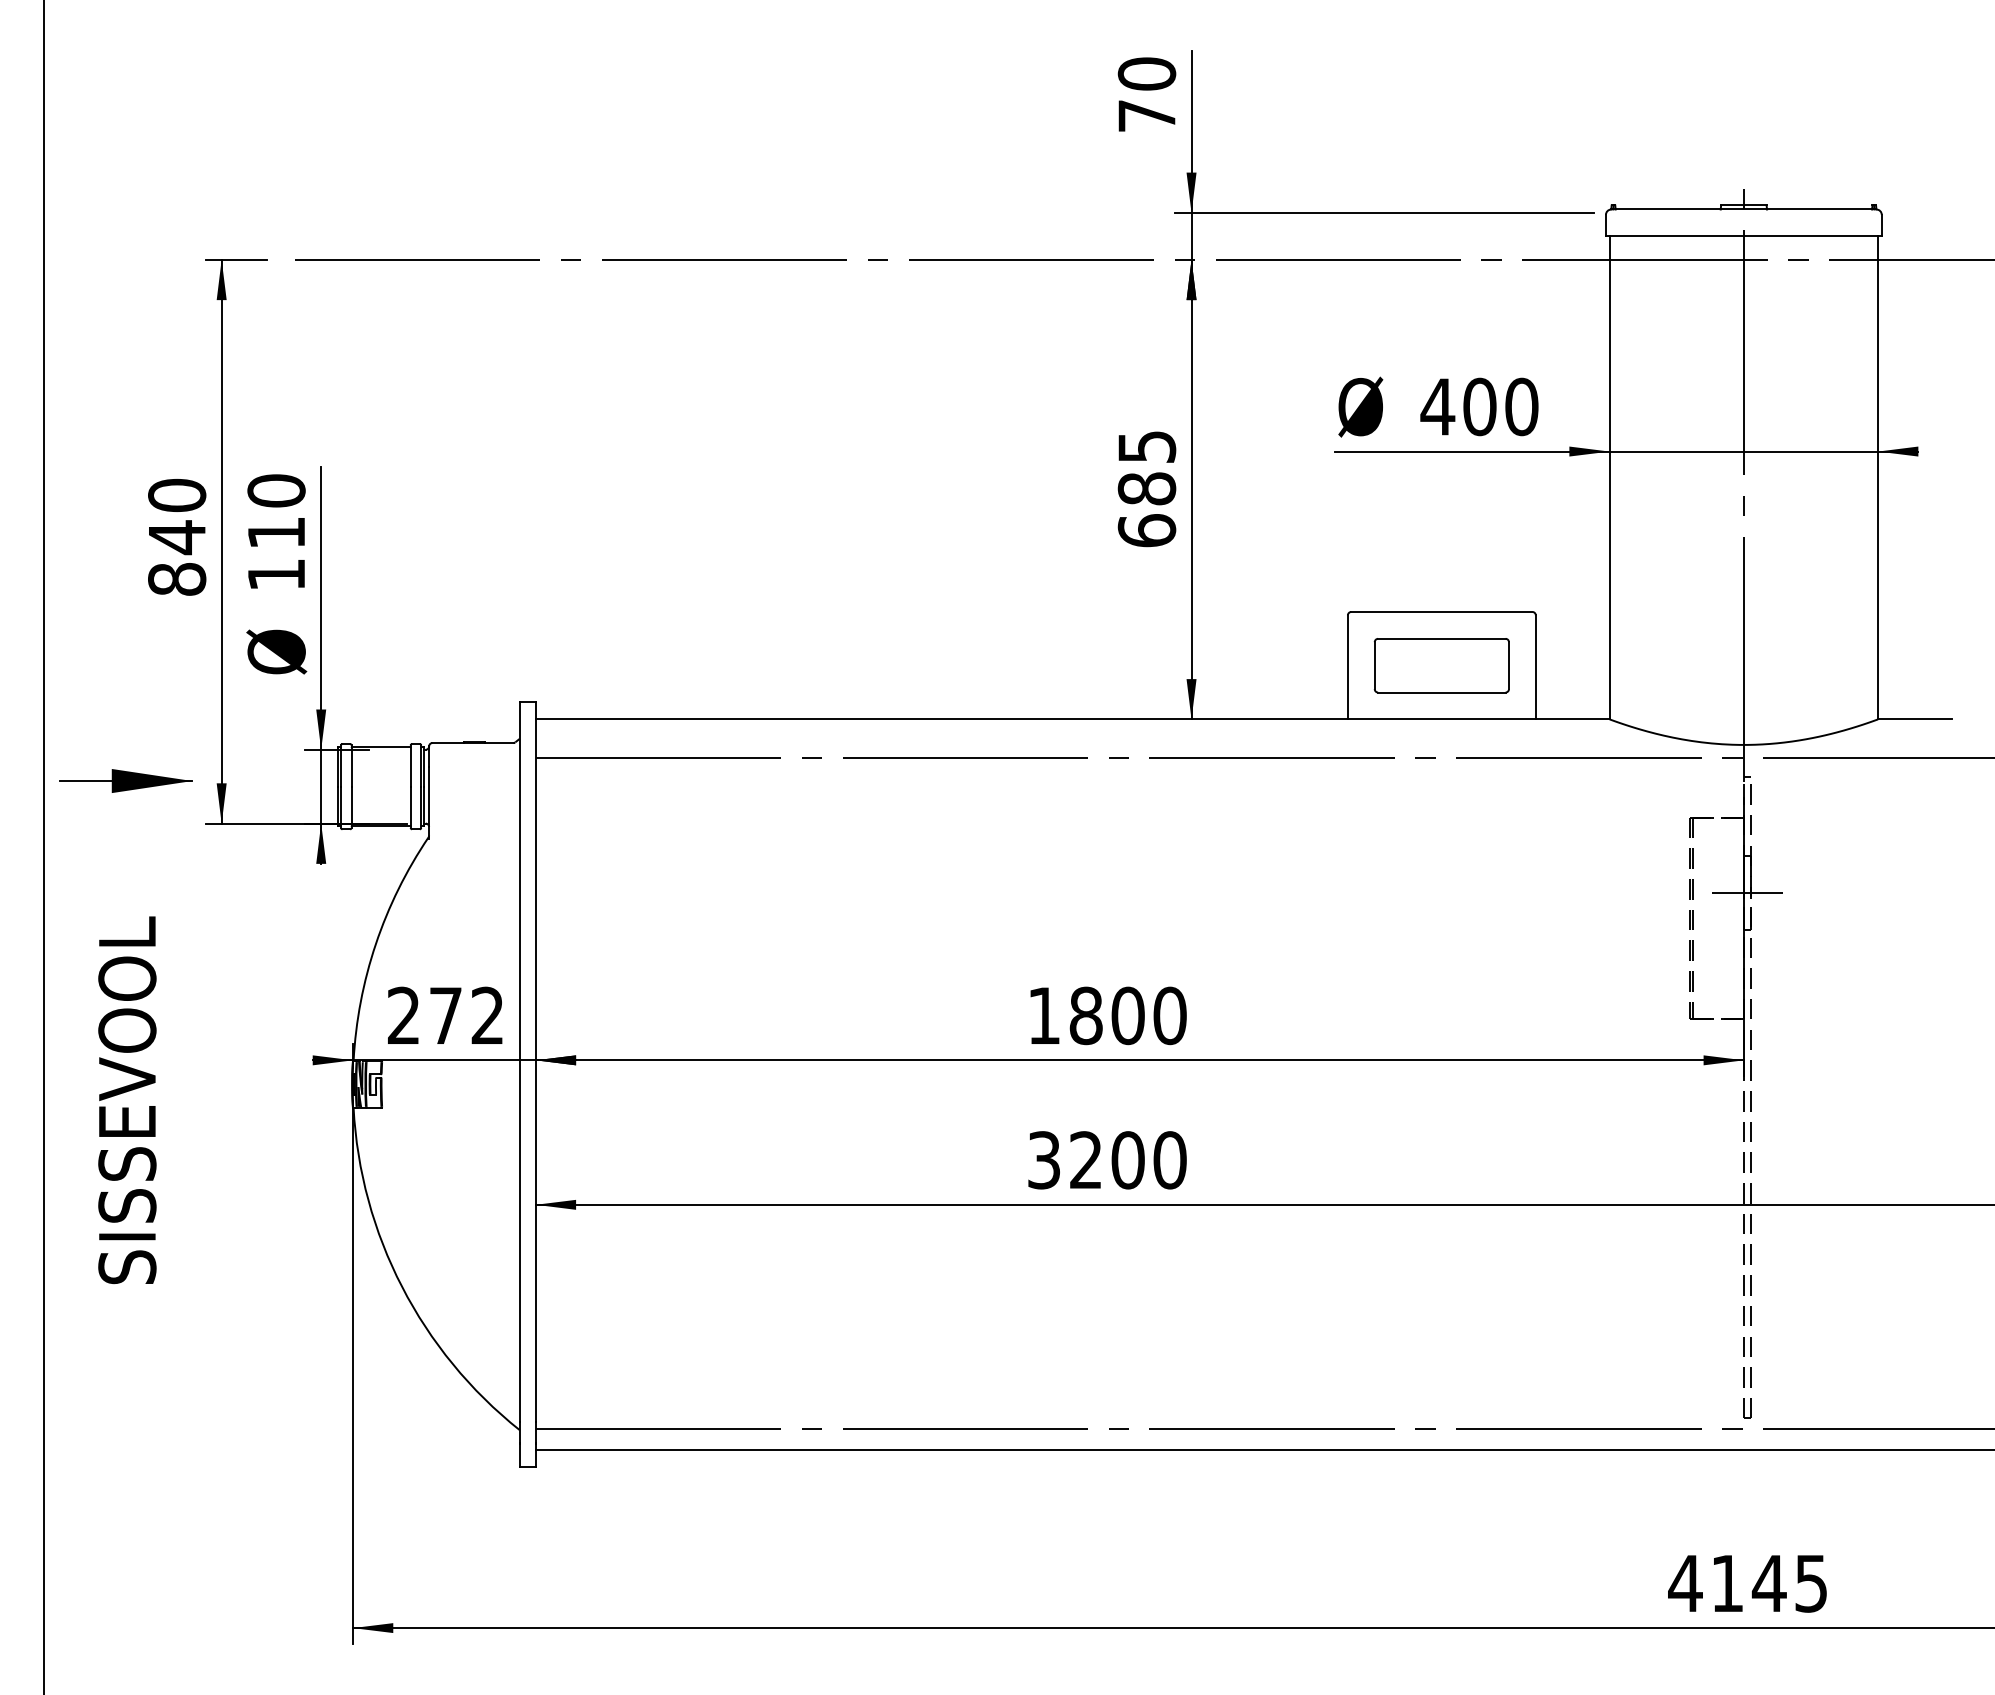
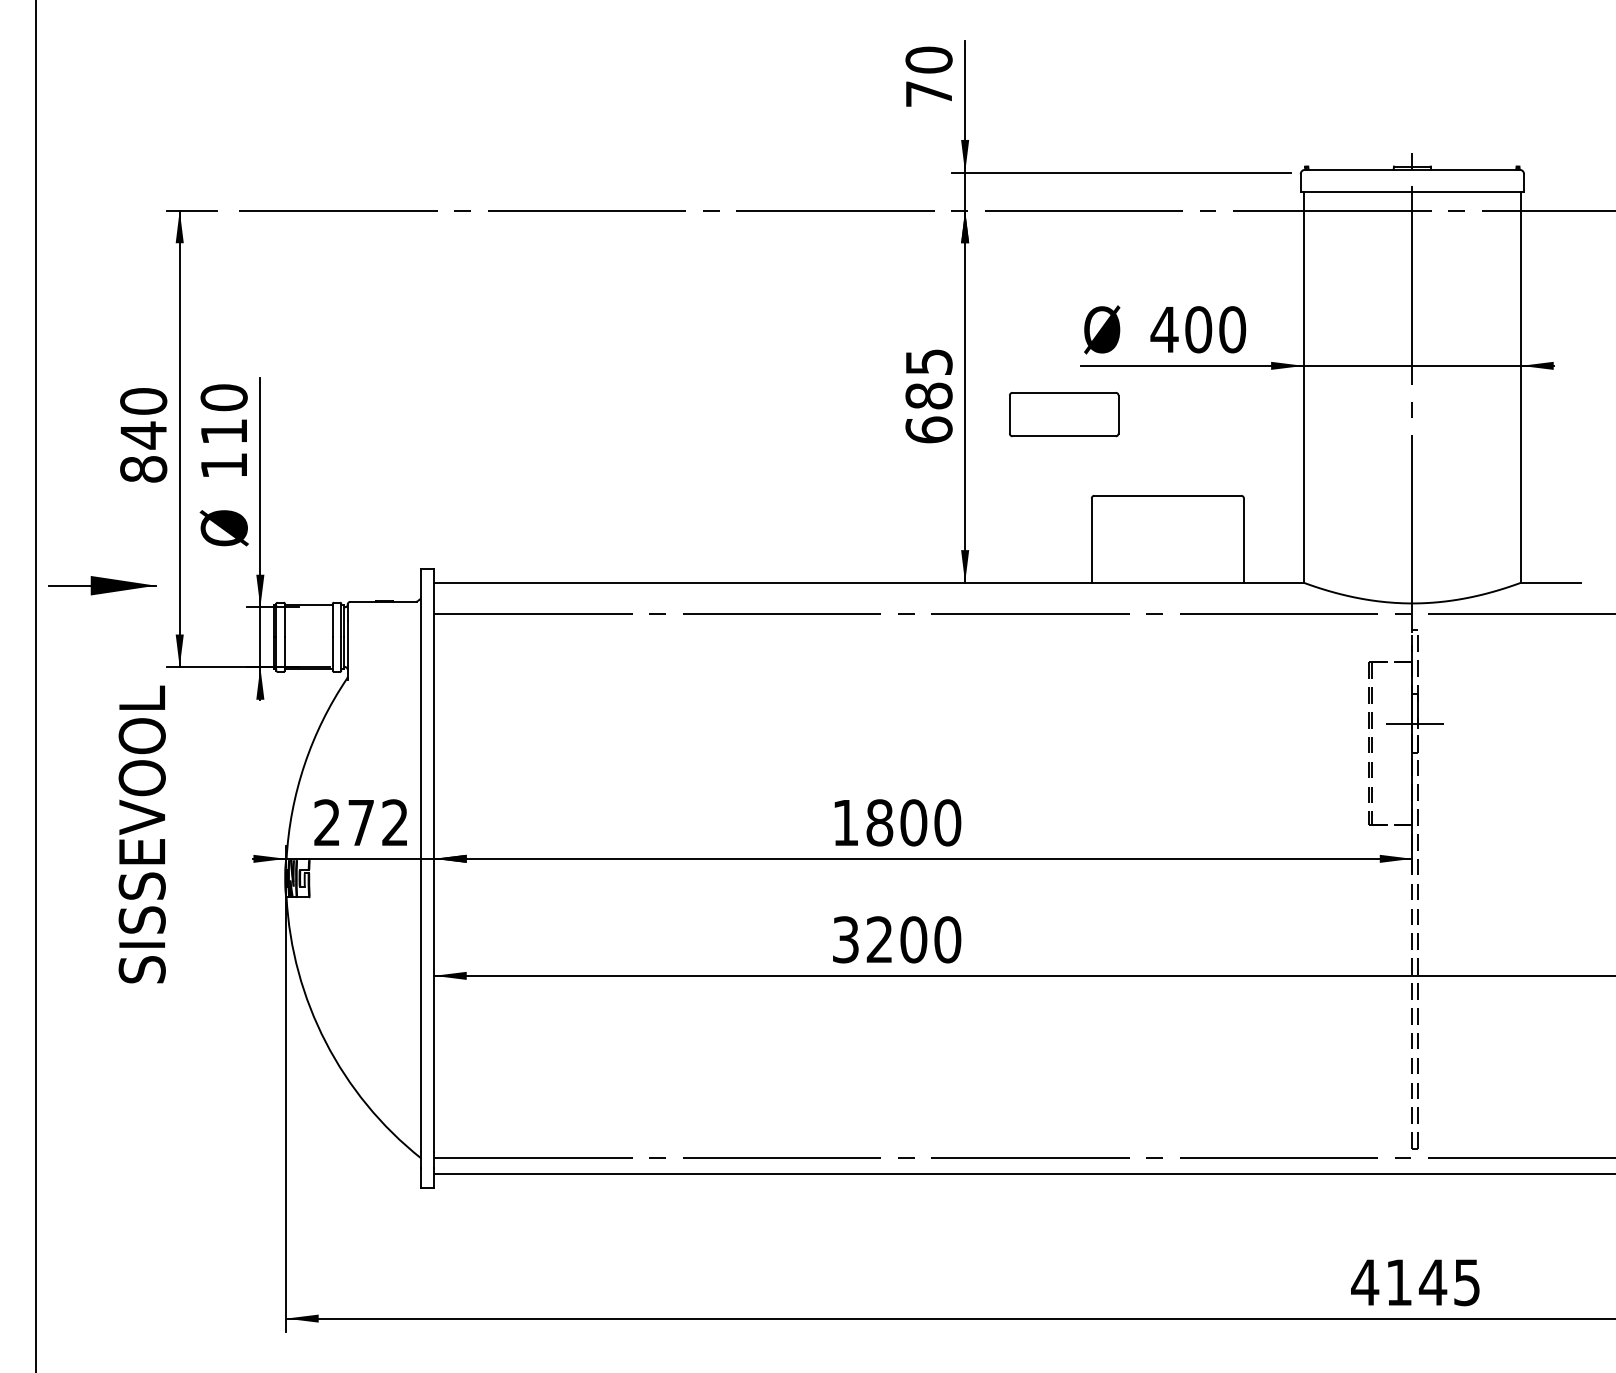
part: (1441, 665) -> (1063, 414), moved
part: (125, 780) -> (101, 585), moved
text: (127, 1100) -> (142, 834), moved

